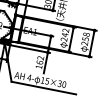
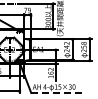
line: (44, 88) -> (58, 93), solid -> dashed

